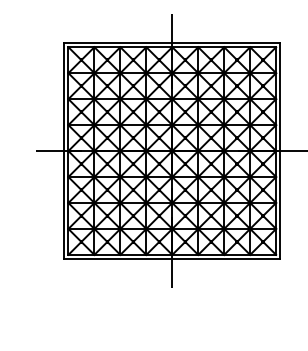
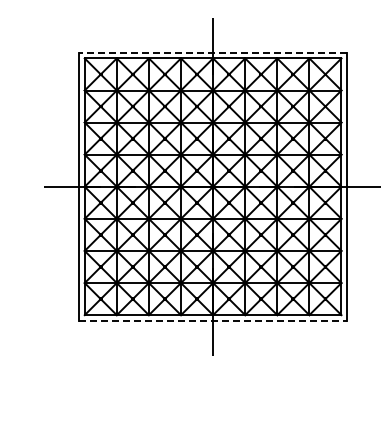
line: (172, 43) -> (213, 53), solid -> dashed
line: (172, 259) -> (213, 320), solid -> dashed

